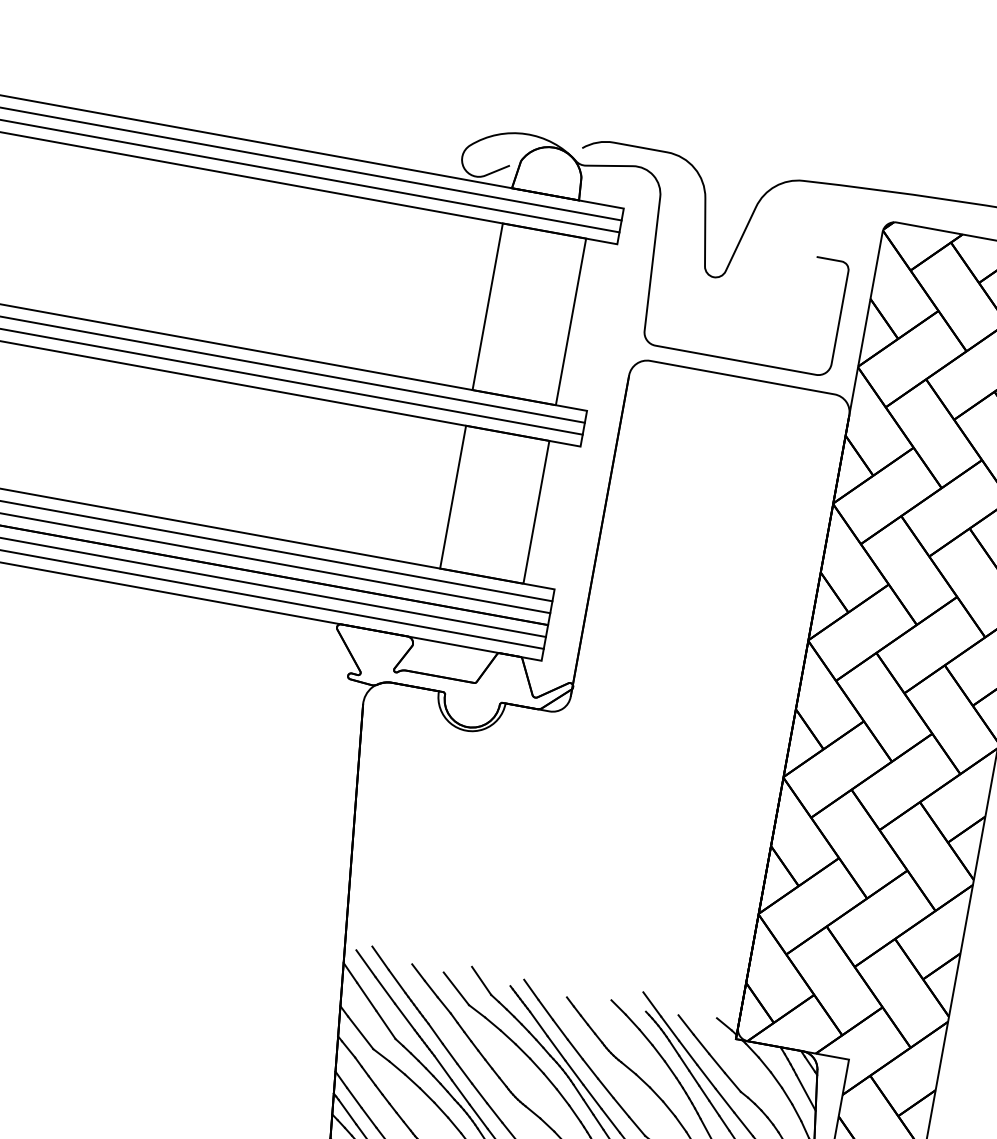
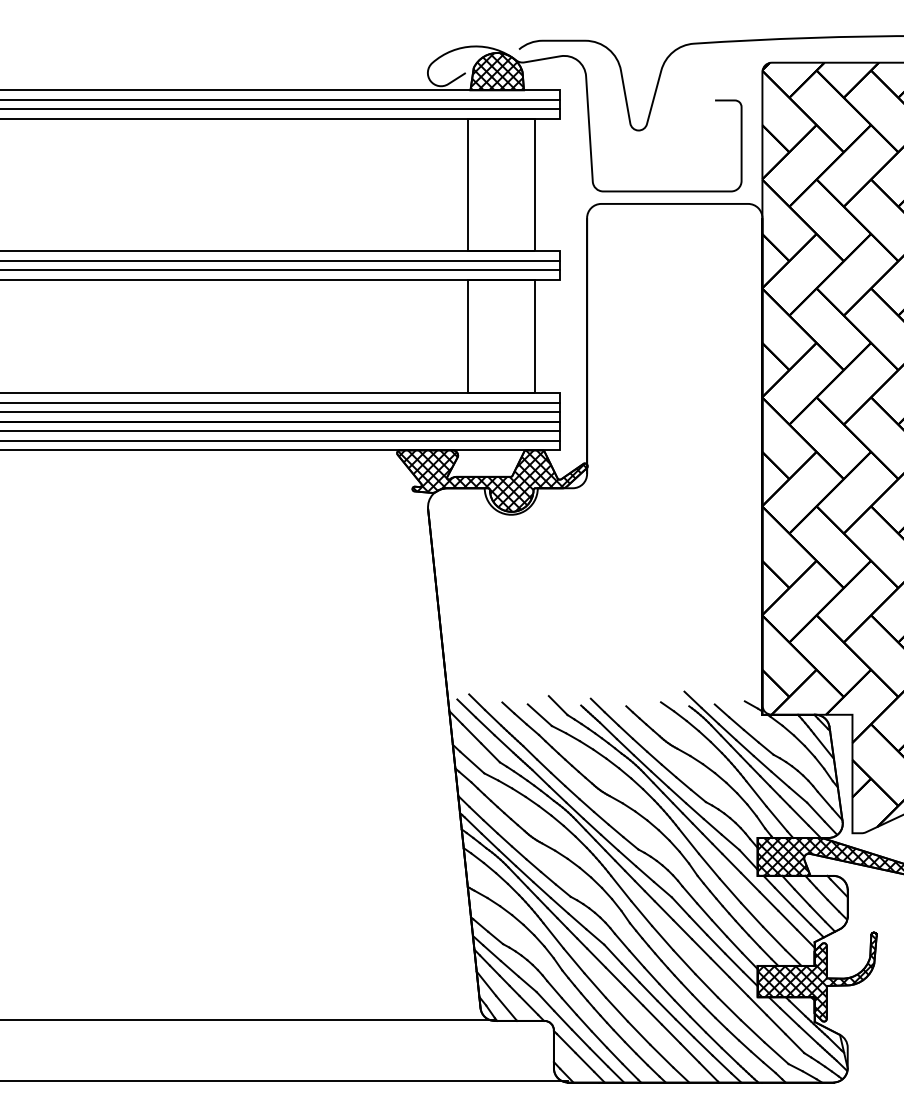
hatch: (548, 170) -> (496, 71), added
hatch: (450, 683) -> (492, 480), added

